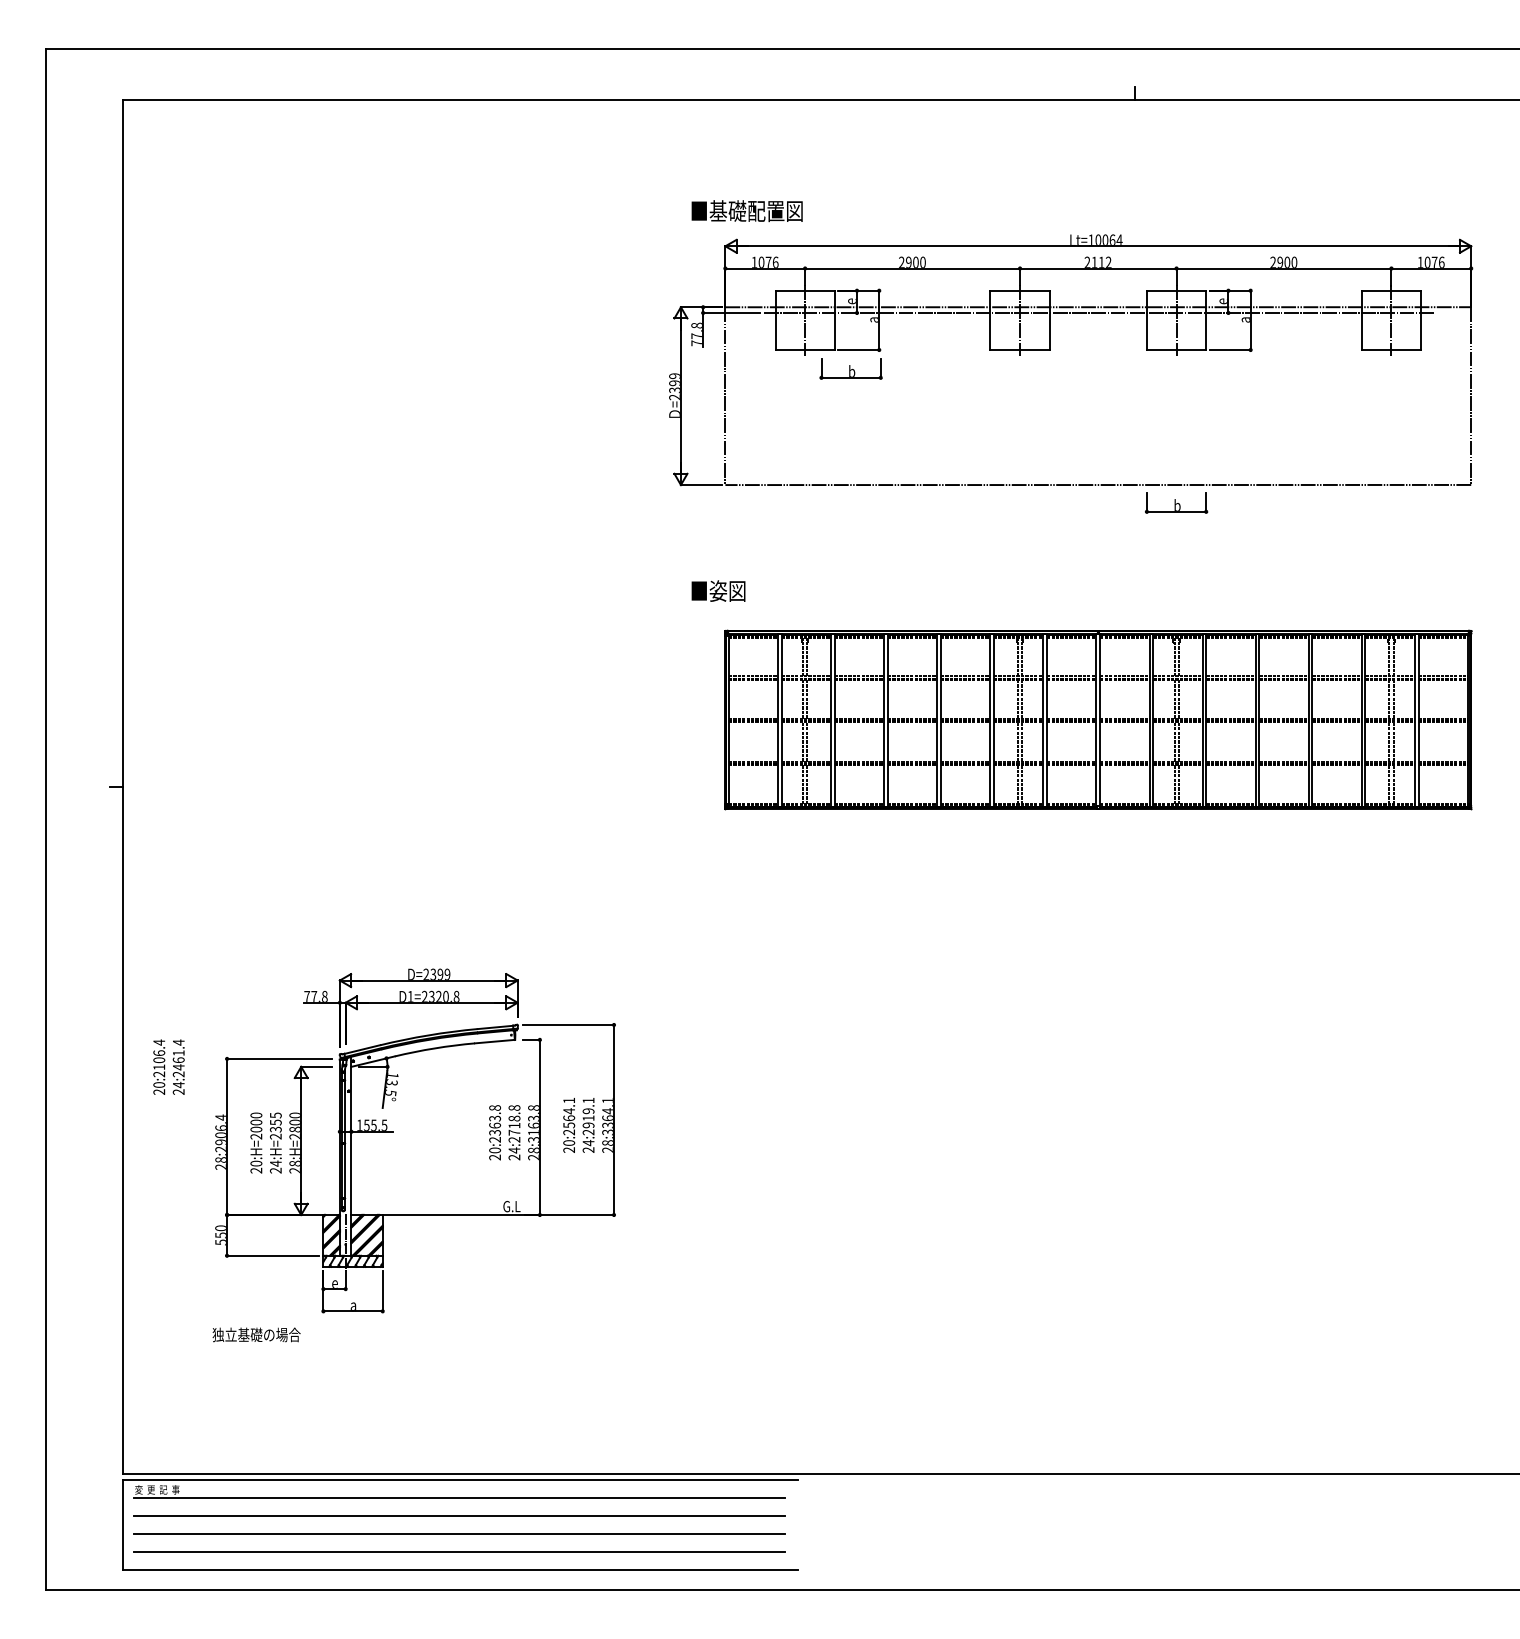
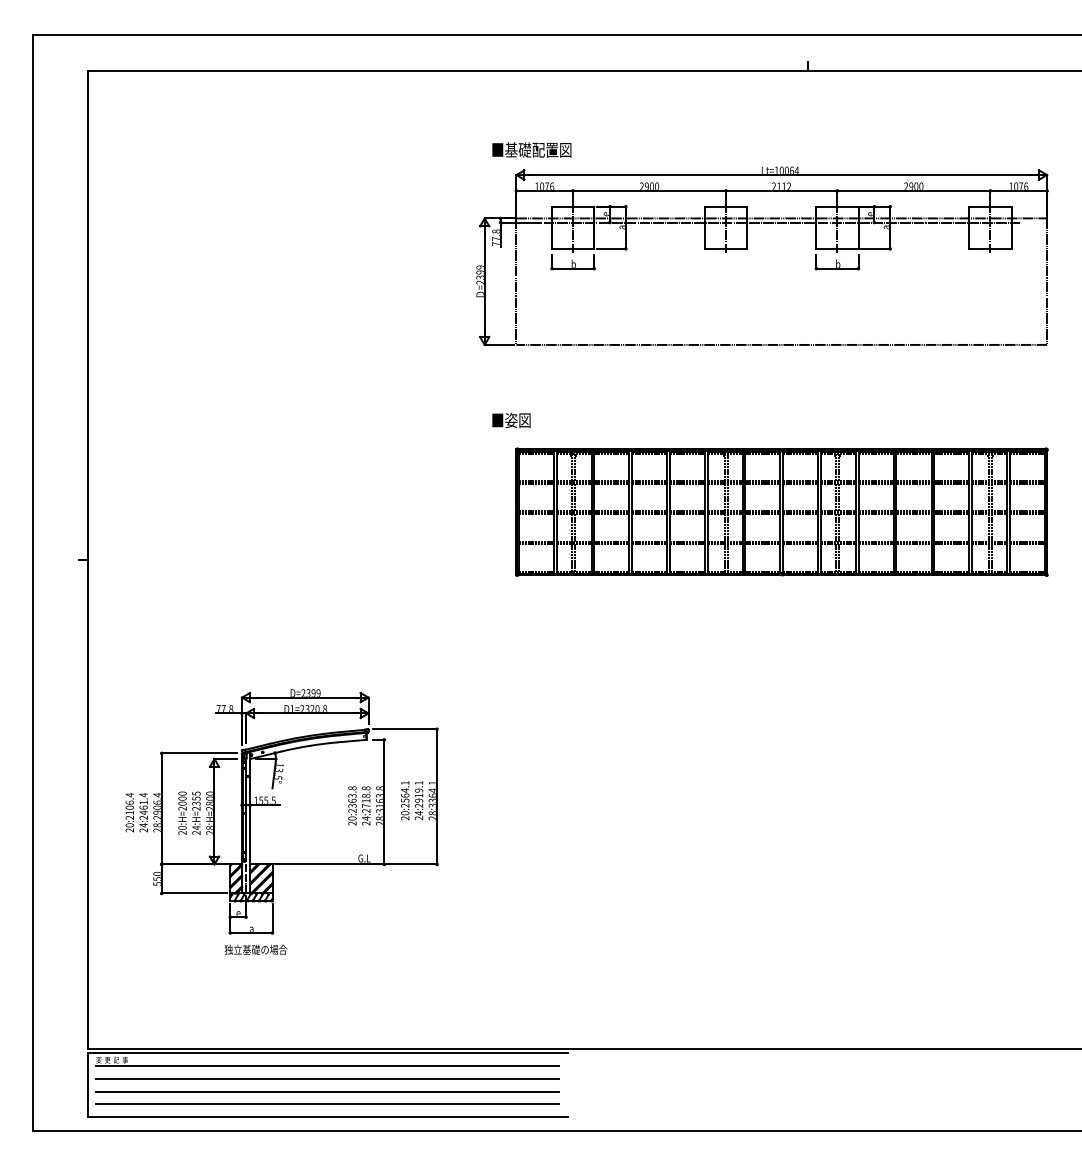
part: (850, 368) -> (572, 262), moved
part: (1176, 502) -> (837, 262), moved
text: (168, 1066) -> (136, 812), moved
text: (256, 1334) -> (255, 949), moved

